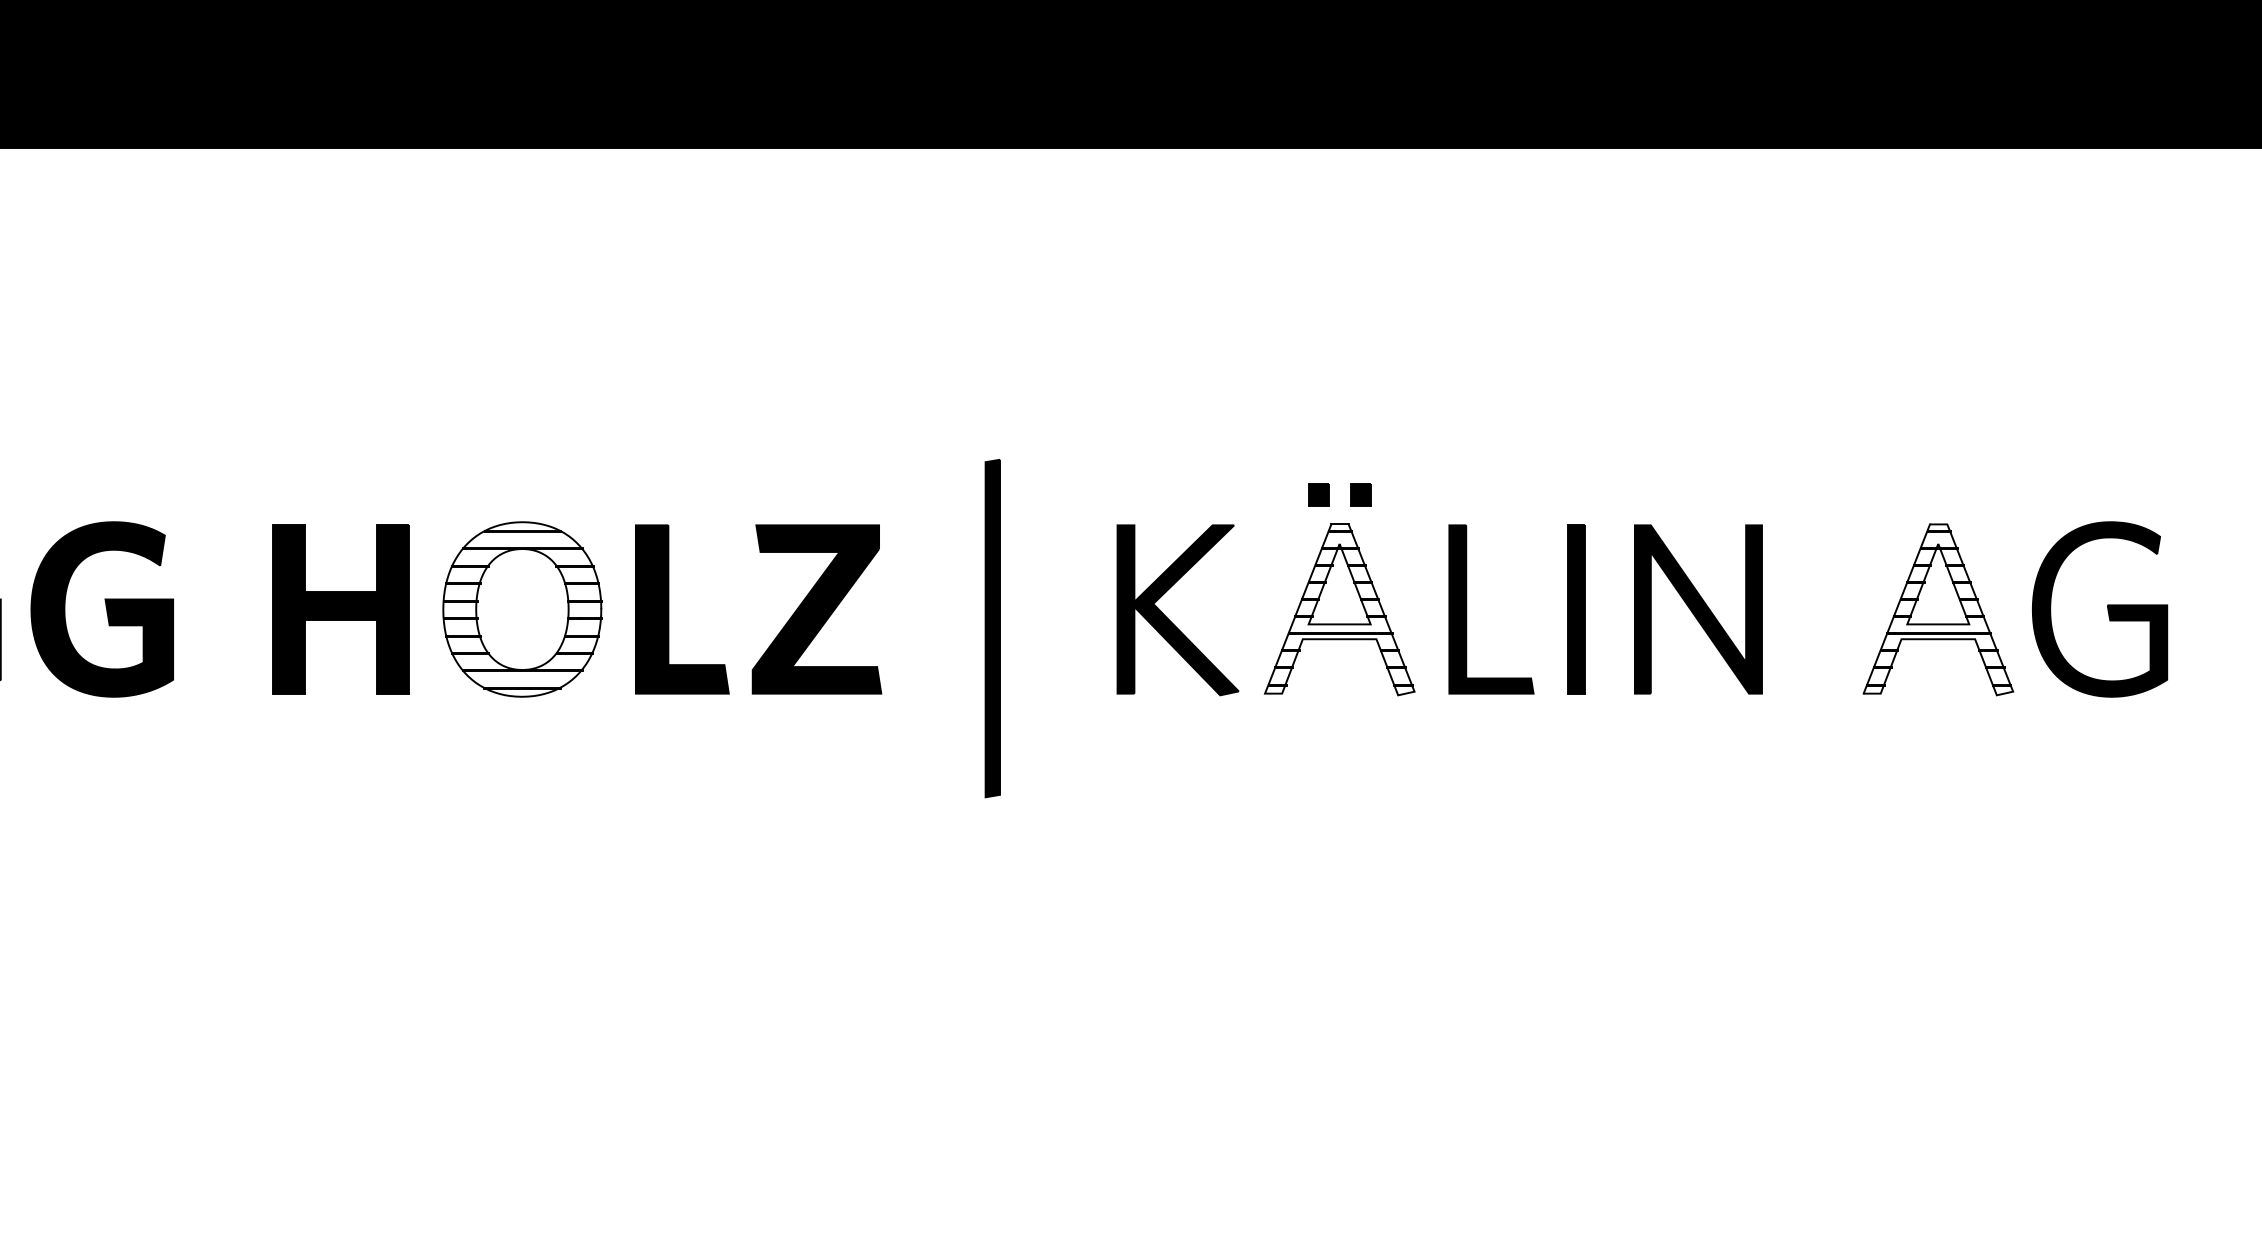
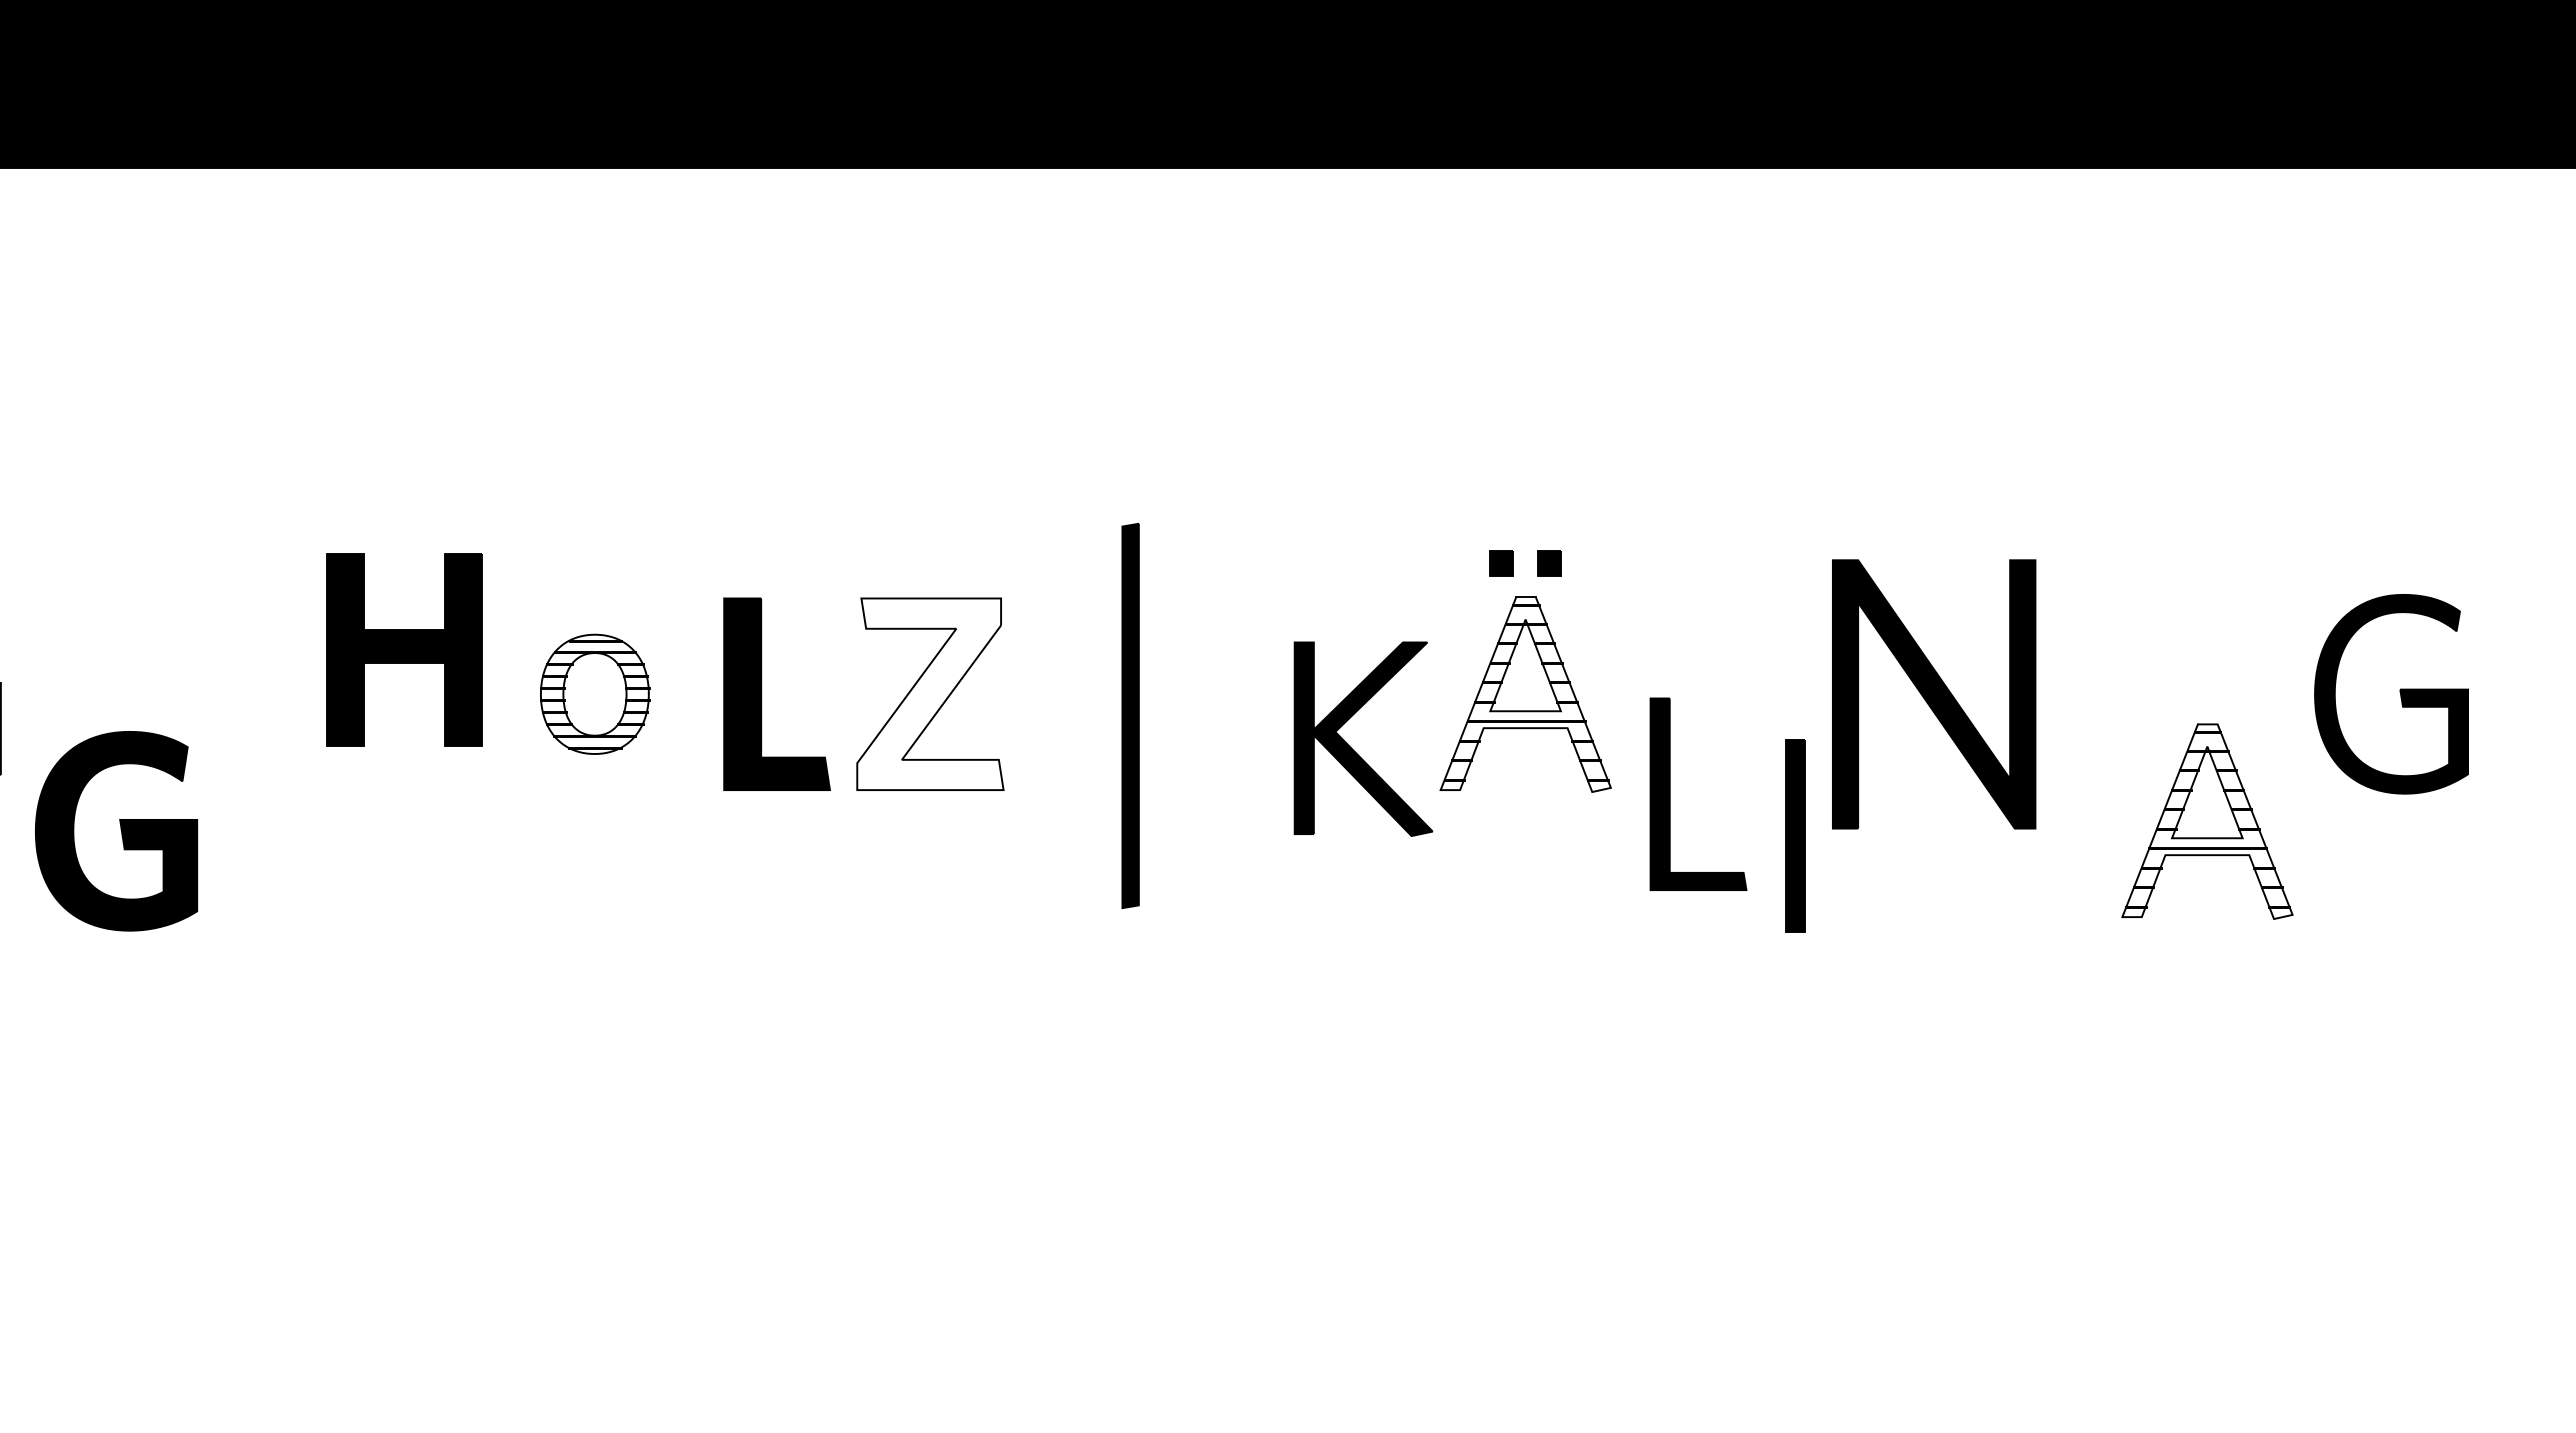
part: (341, 608) -> (404, 649), moved
part: (1466, 608) -> (1670, 793), moved
part: (1576, 608) -> (1795, 835), moved
part: (1698, 608) -> (1934, 693), size x1.4
part: (102, 609) -> (116, 831), moved
part: (522, 609) -> (594, 694), size x0.6
fill: (817, 609) -> (930, 694), removed
part: (1938, 609) -> (2207, 821), moved
part: (1168, 618) -> (1352, 748), moved

